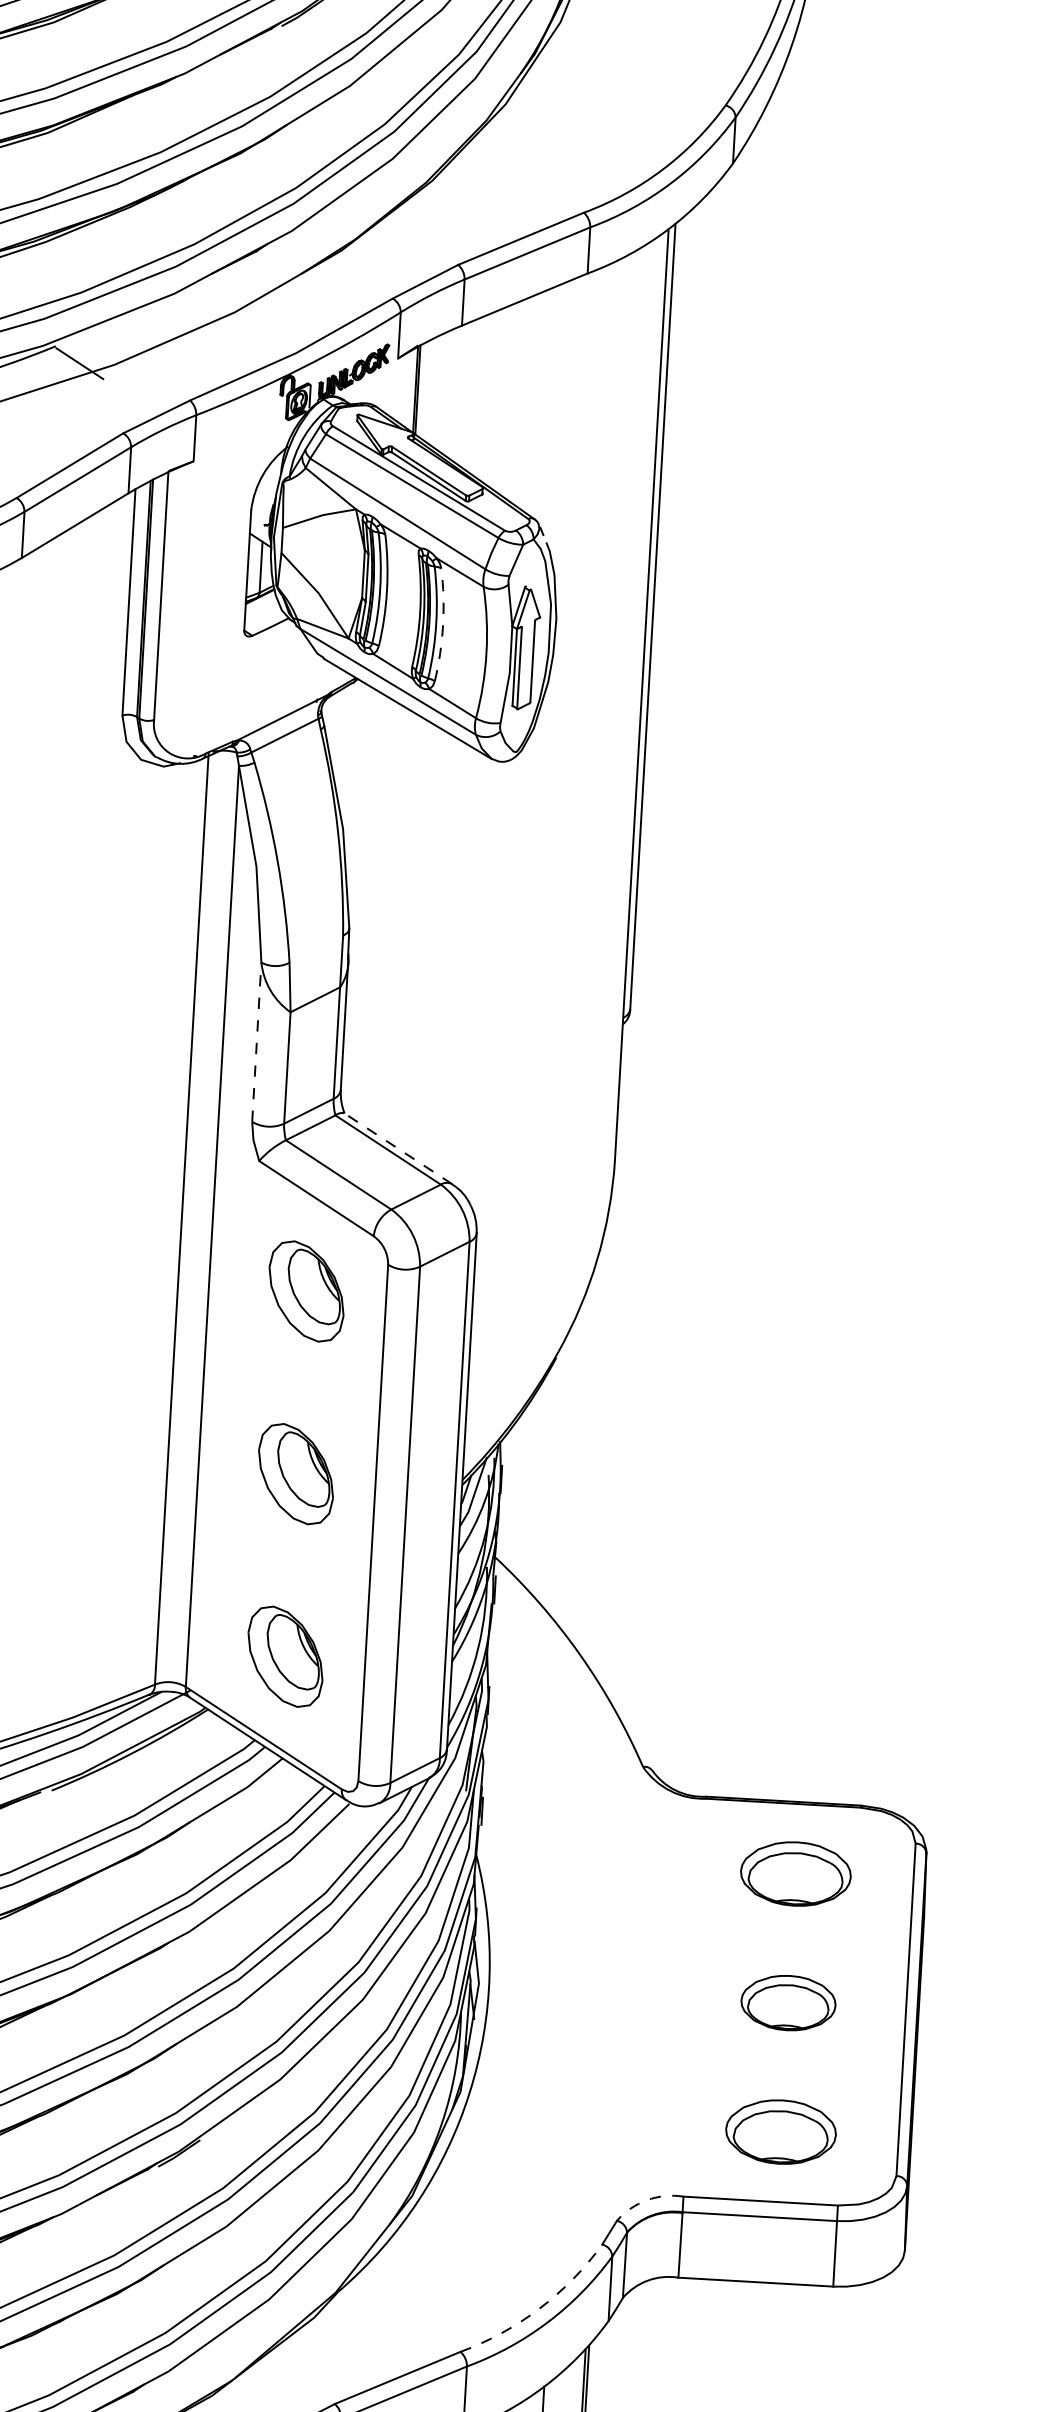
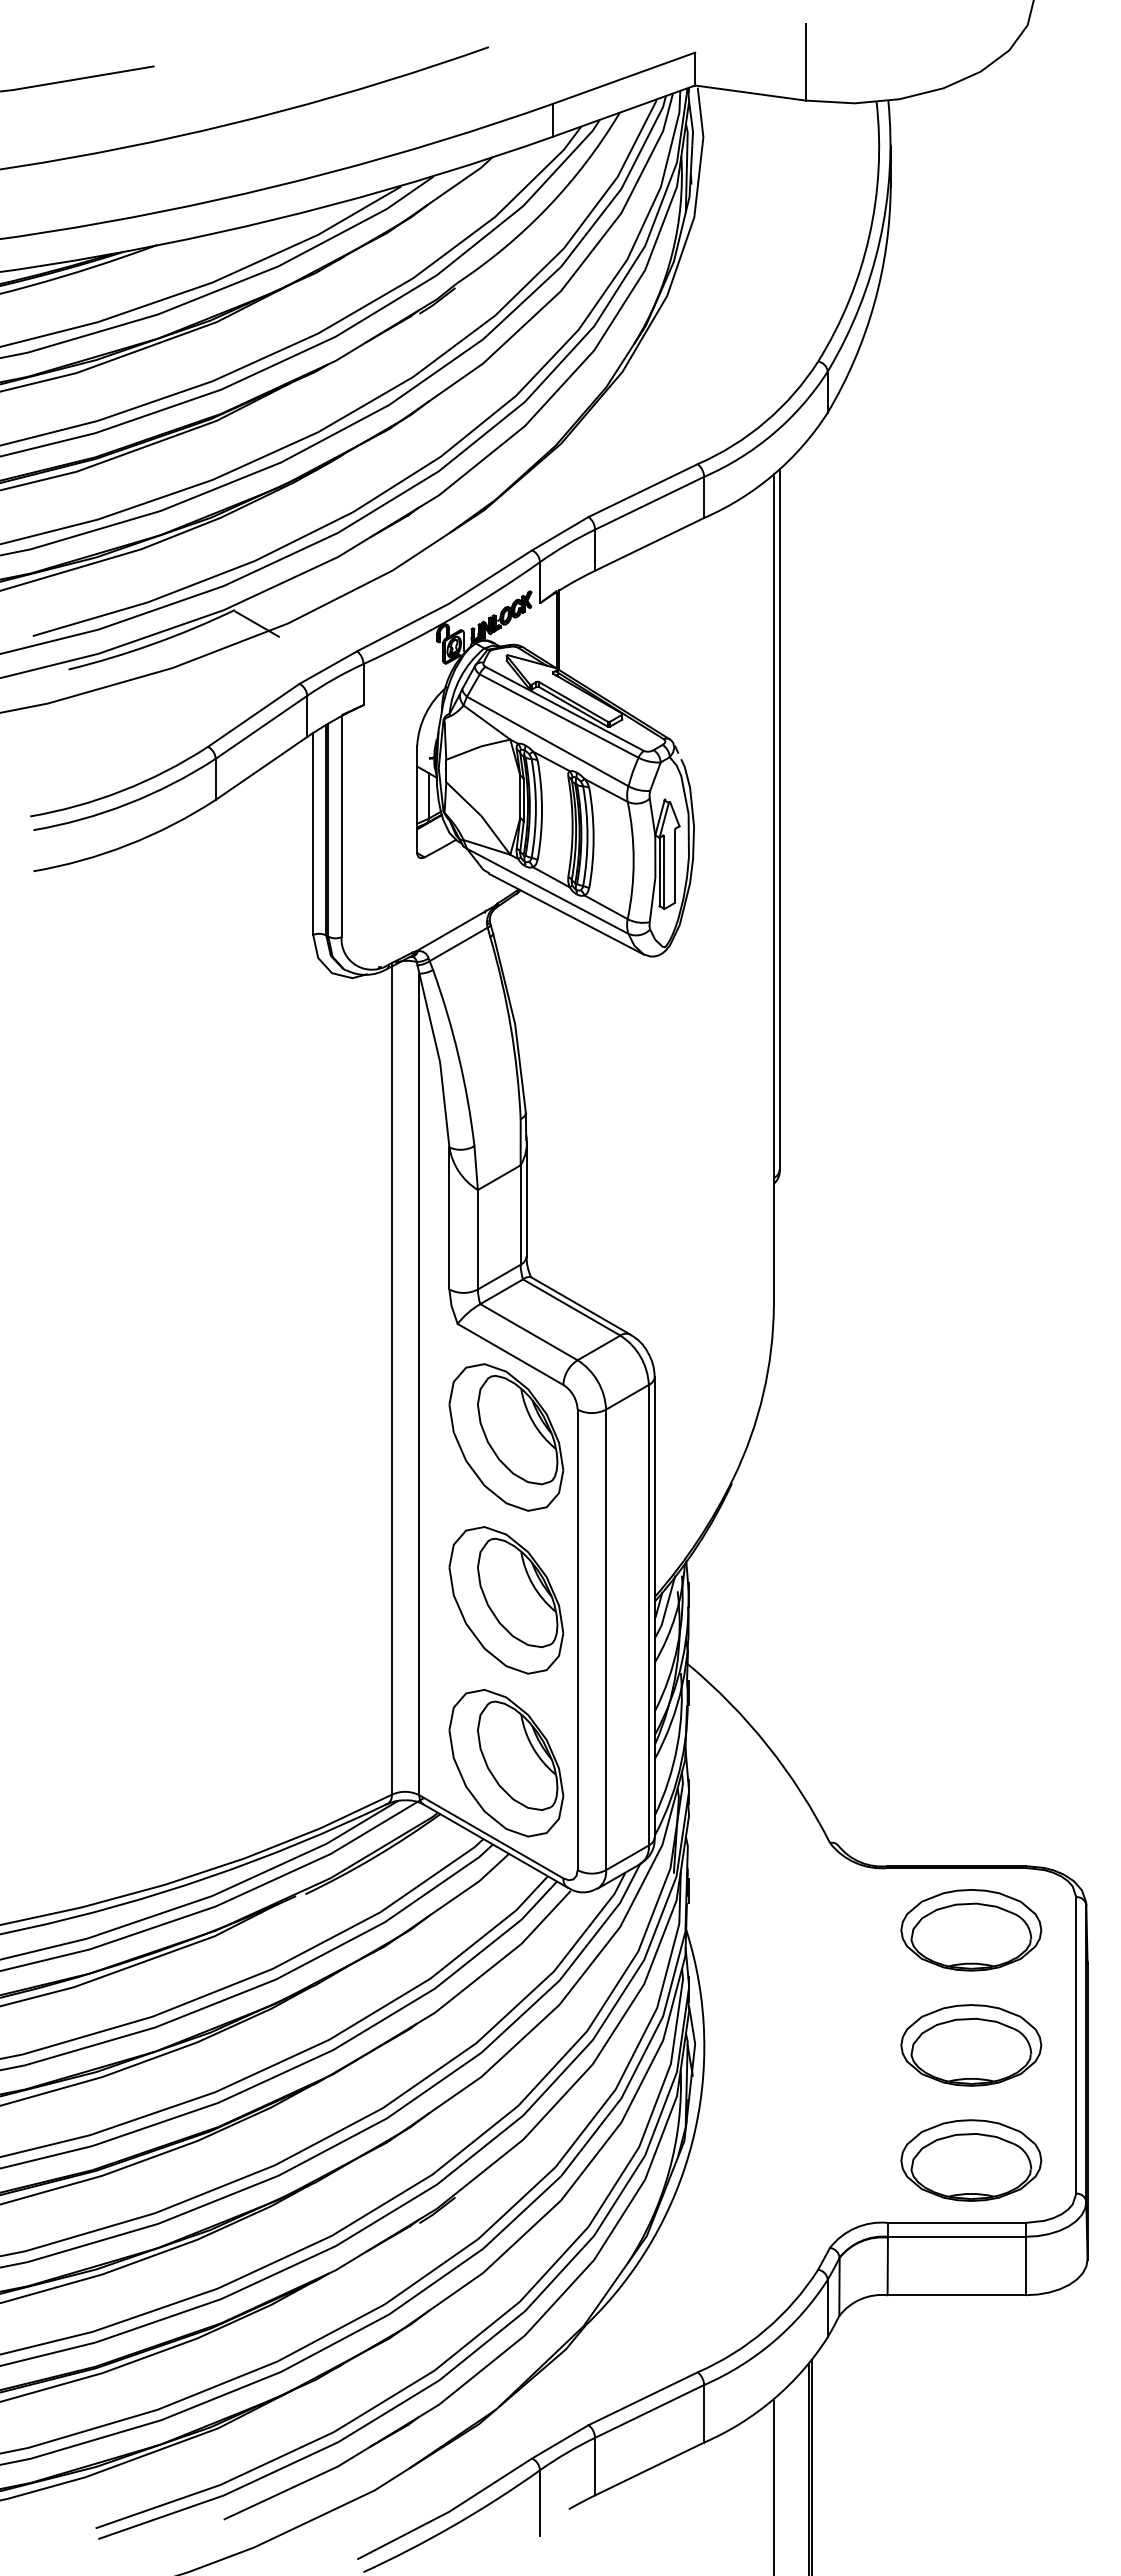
arc: (442, 625) -> (593, 838), dashed -> solid
line: (256, 1041) -> (449, 1217), dashed -> solid
line: (398, 1148) -> (580, 1305), dashed -> solid
part: (306, 1291) -> (506, 1437), size x1.67
part: (296, 1474) -> (506, 1600), size x1.67
part: (285, 1656) -> (506, 1763), size x1.67
part: (796, 1874) -> (971, 1930), size x1.43
part: (788, 2003) -> (971, 2045), size x1.67
part: (781, 2132) -> (971, 2160), size x1.43
arc: (646, 2199) -> (855, 2227), dashed -> solid
arc: (539, 2309) -> (765, 2330), dashed -> solid

